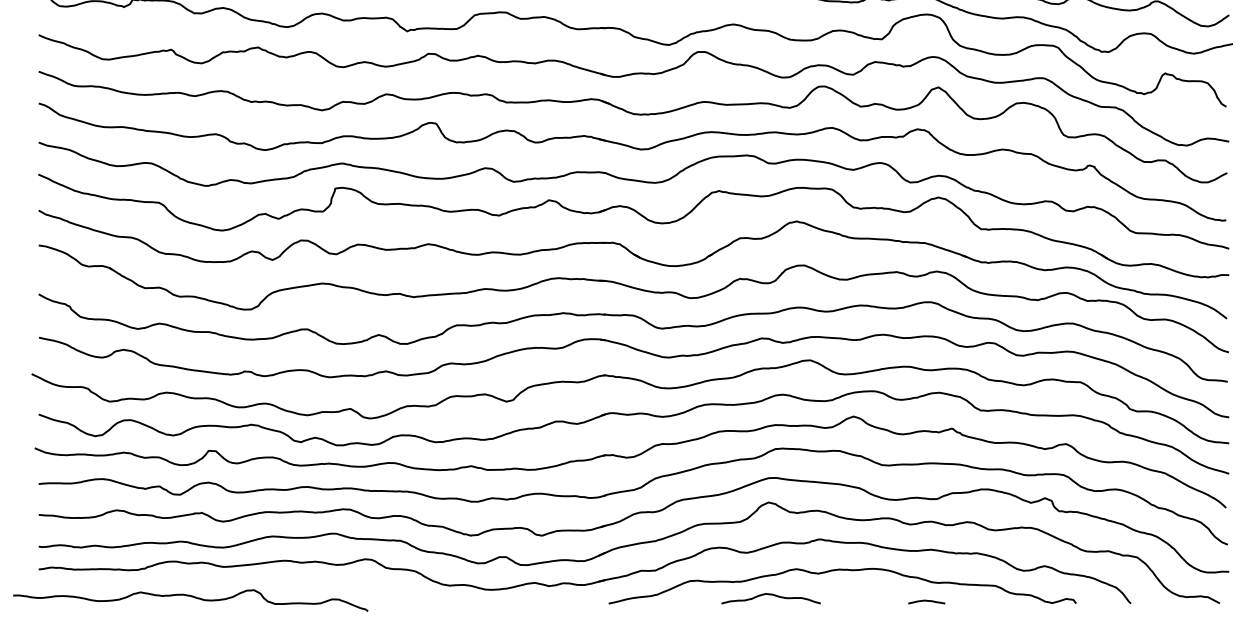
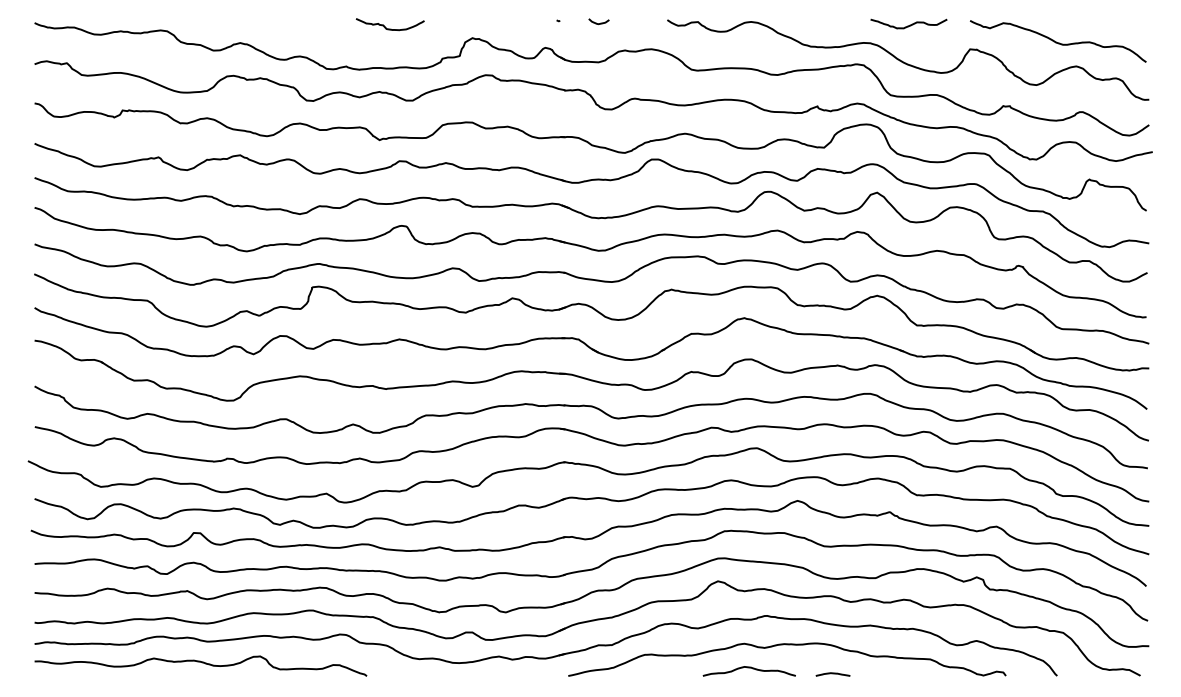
curve: (770, 595) -> (748, 668), moved
curve: (192, 597) -> (202, 663), moved
curve: (926, 602) -> (832, 674), moved

